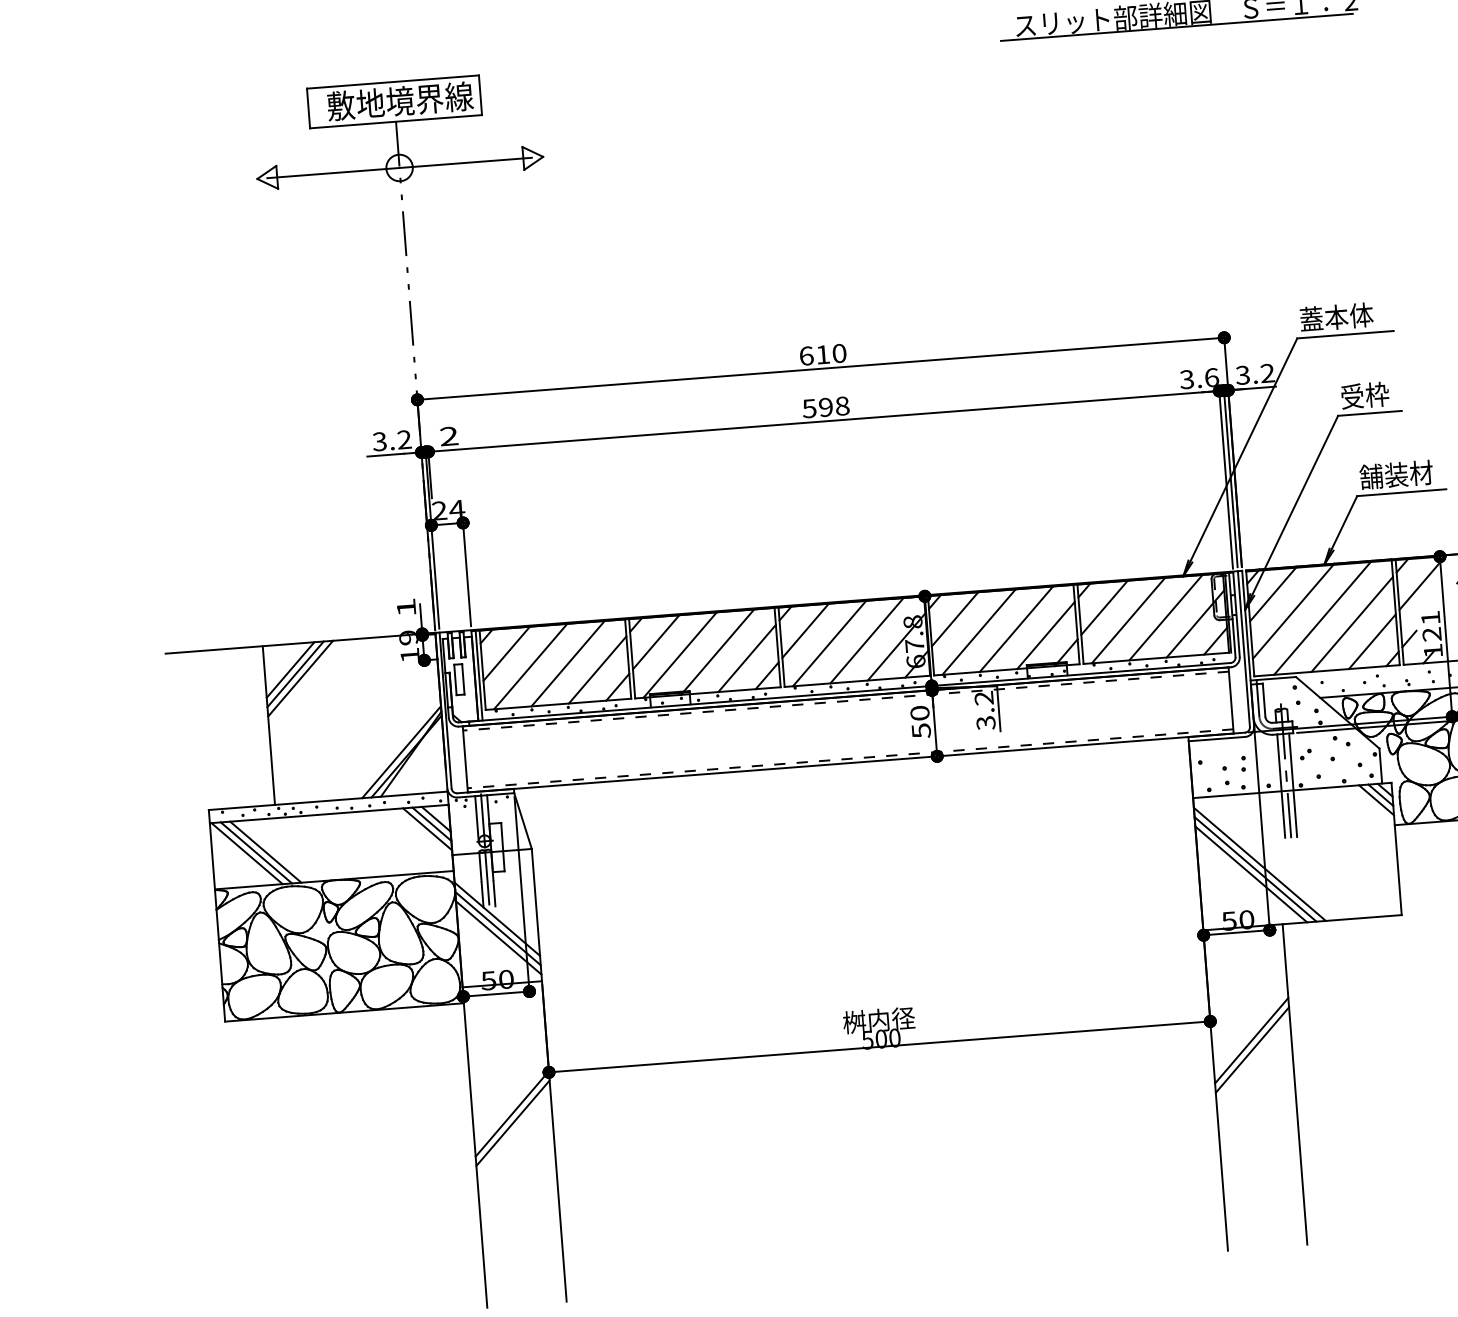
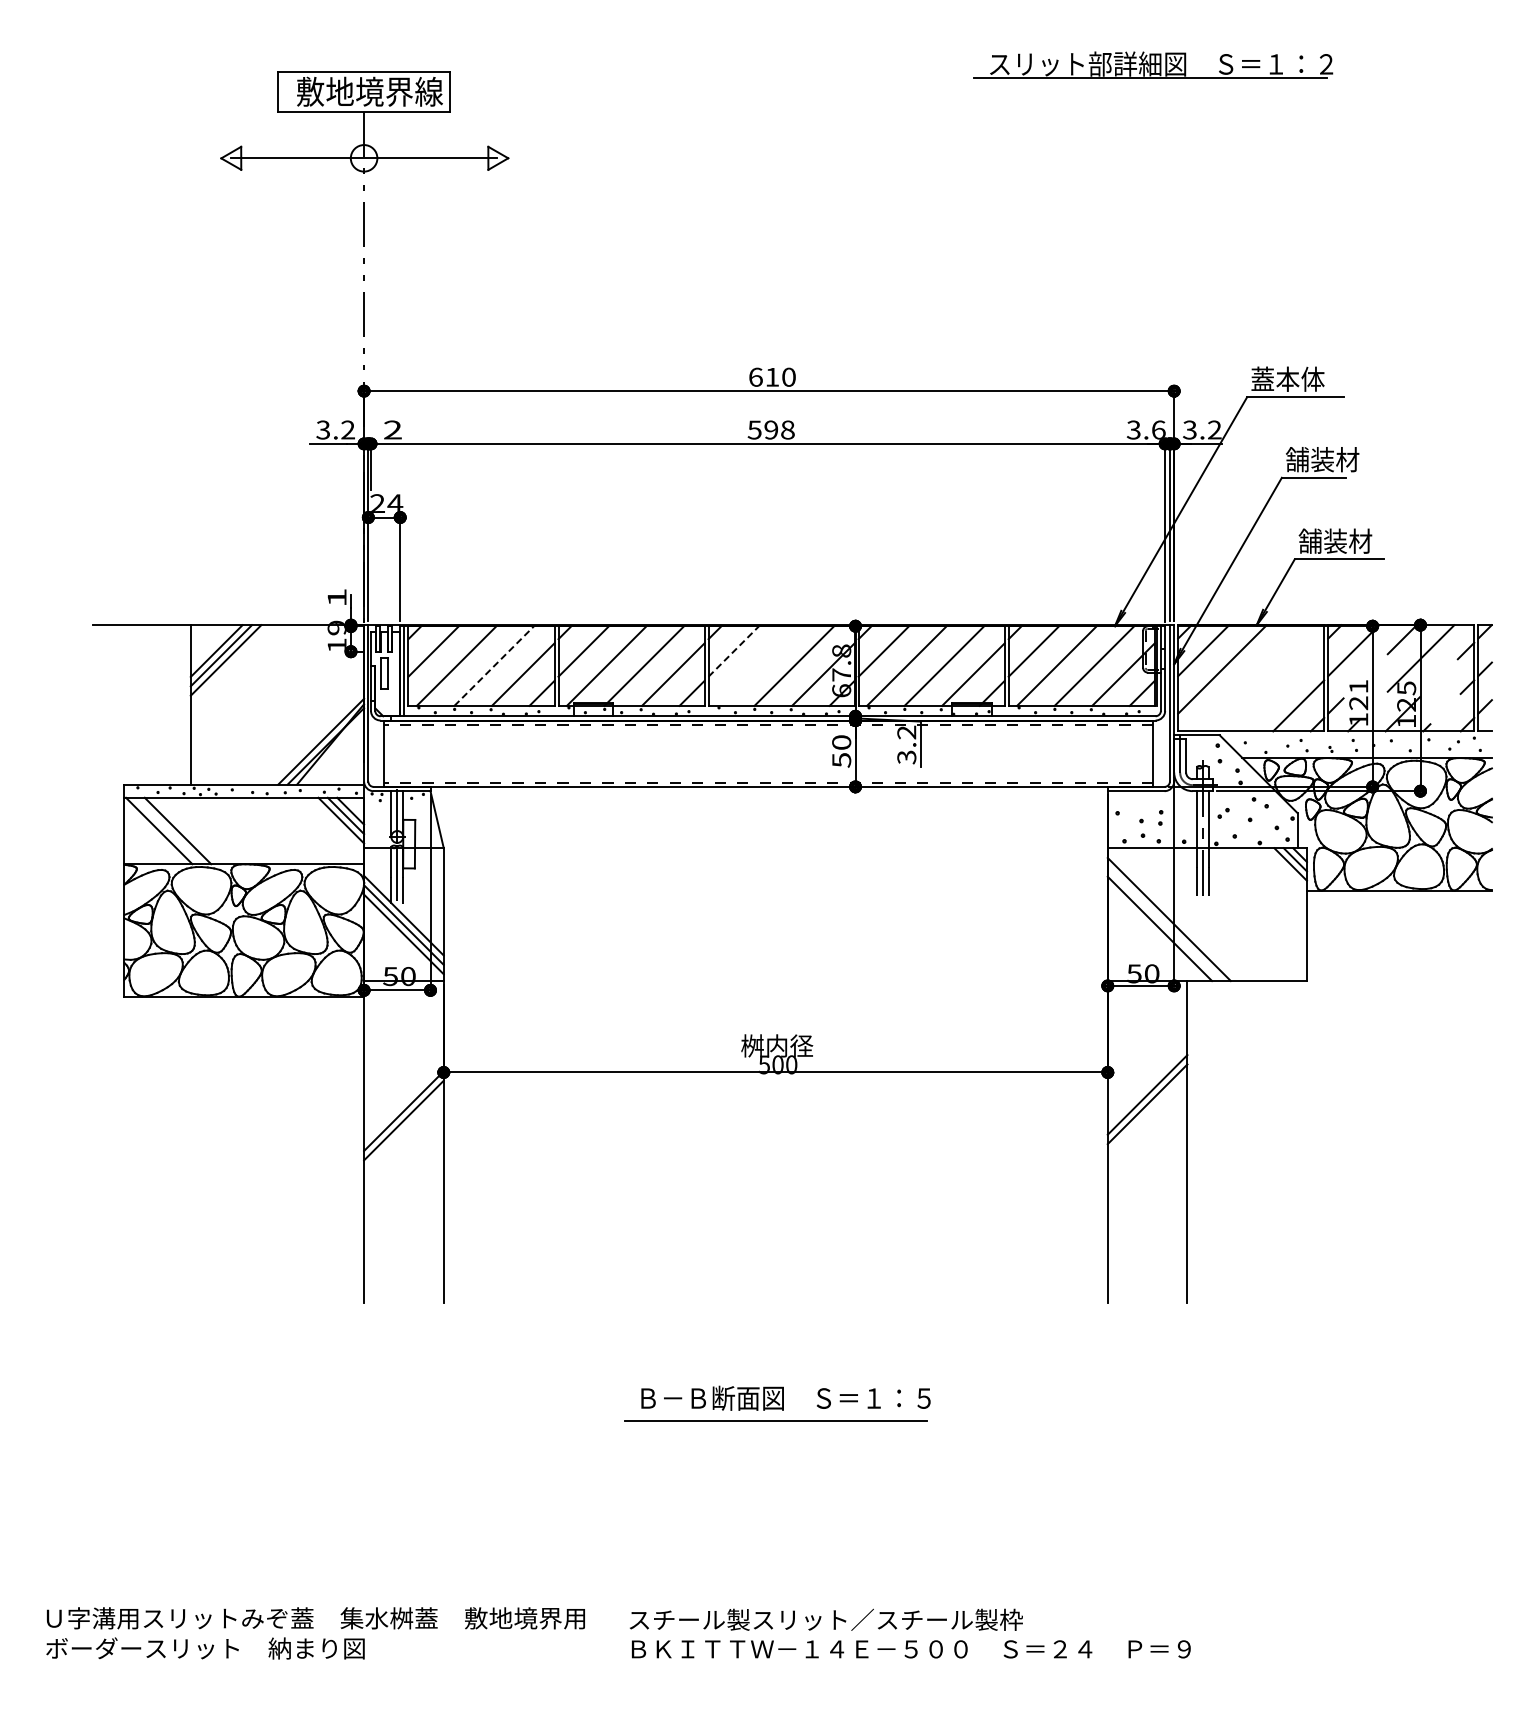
text: (1377, 394) -> (1322, 459), 受枠 -> 舗装材
line: (1323, 618) -> (1251, 678), removed
line: (1351, 623) -> (1279, 686), removed
line: (805, 630) -> (733, 651), solid -> dashed
line: (829, 643) -> (756, 665), removed
line: (568, 663) -> (494, 665), solid -> dashed
line: (256, 852) -> (168, 830), removed
line: (1255, 869) -> (1164, 924), removed

